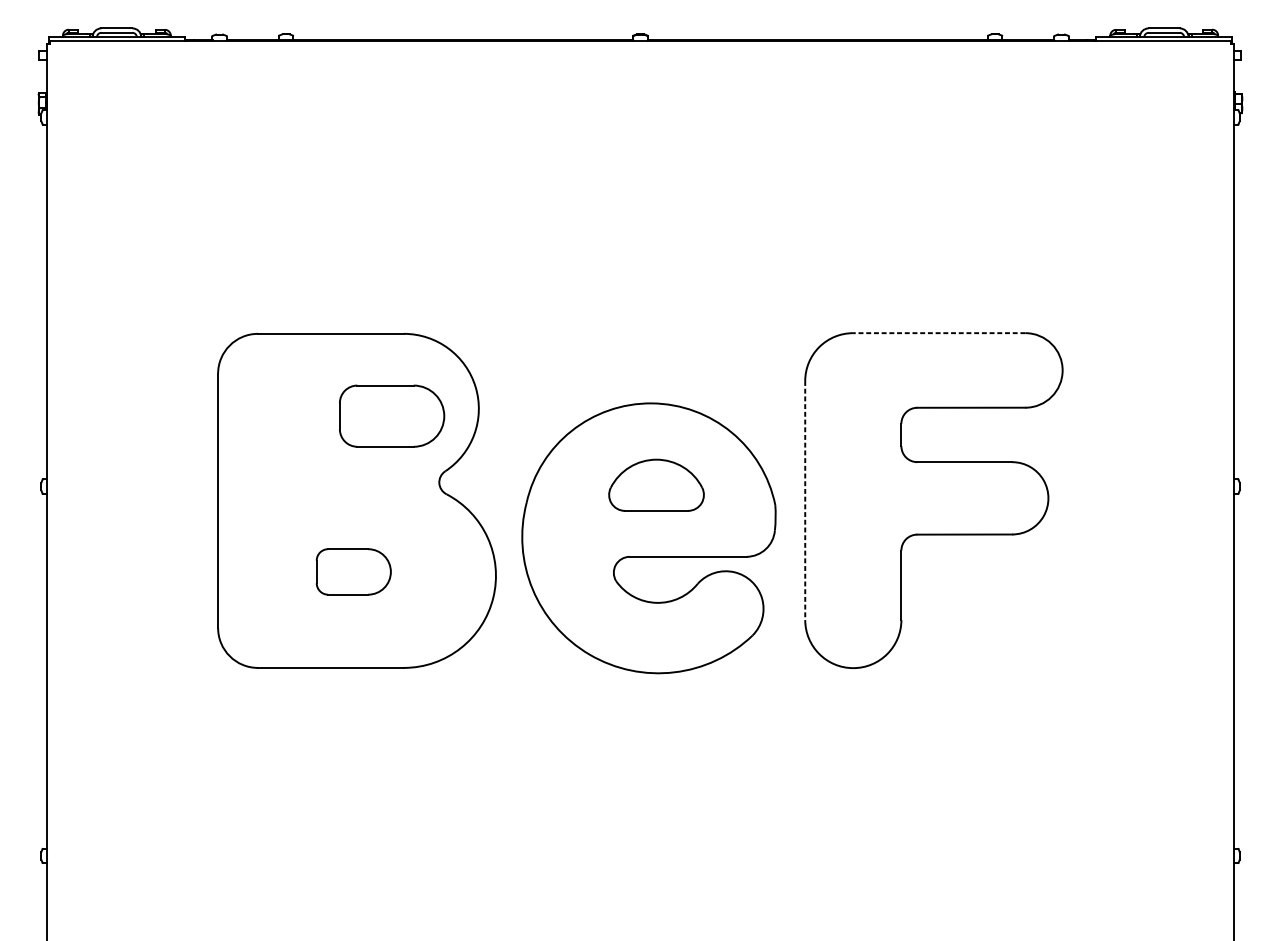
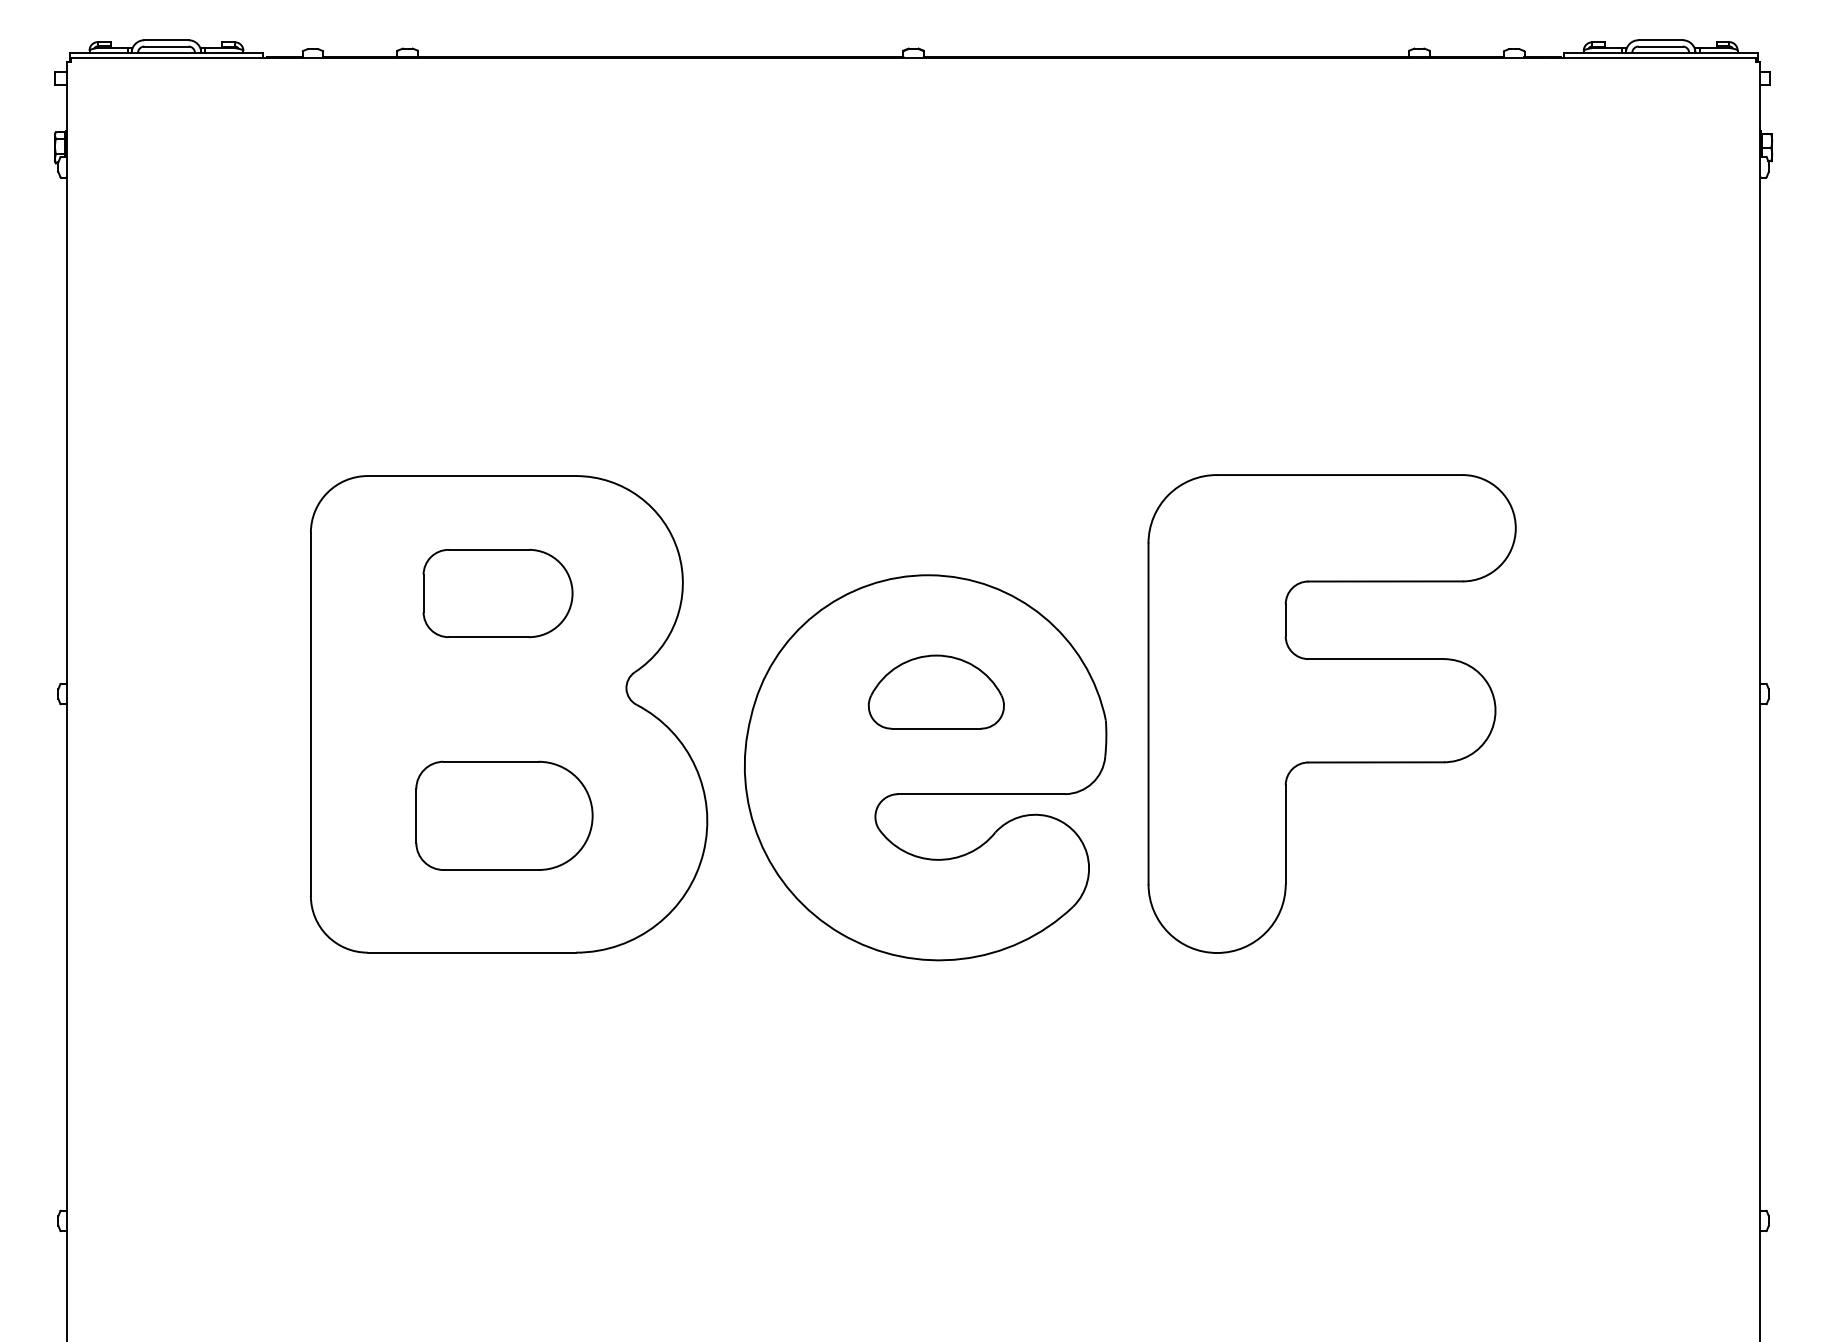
line: (939, 333) -> (1339, 475), dashed -> solid
part: (391, 416) -> (497, 593), moved
line: (805, 500) -> (1148, 713), dashed -> solid
part: (353, 571) -> (504, 815), size x1.67

